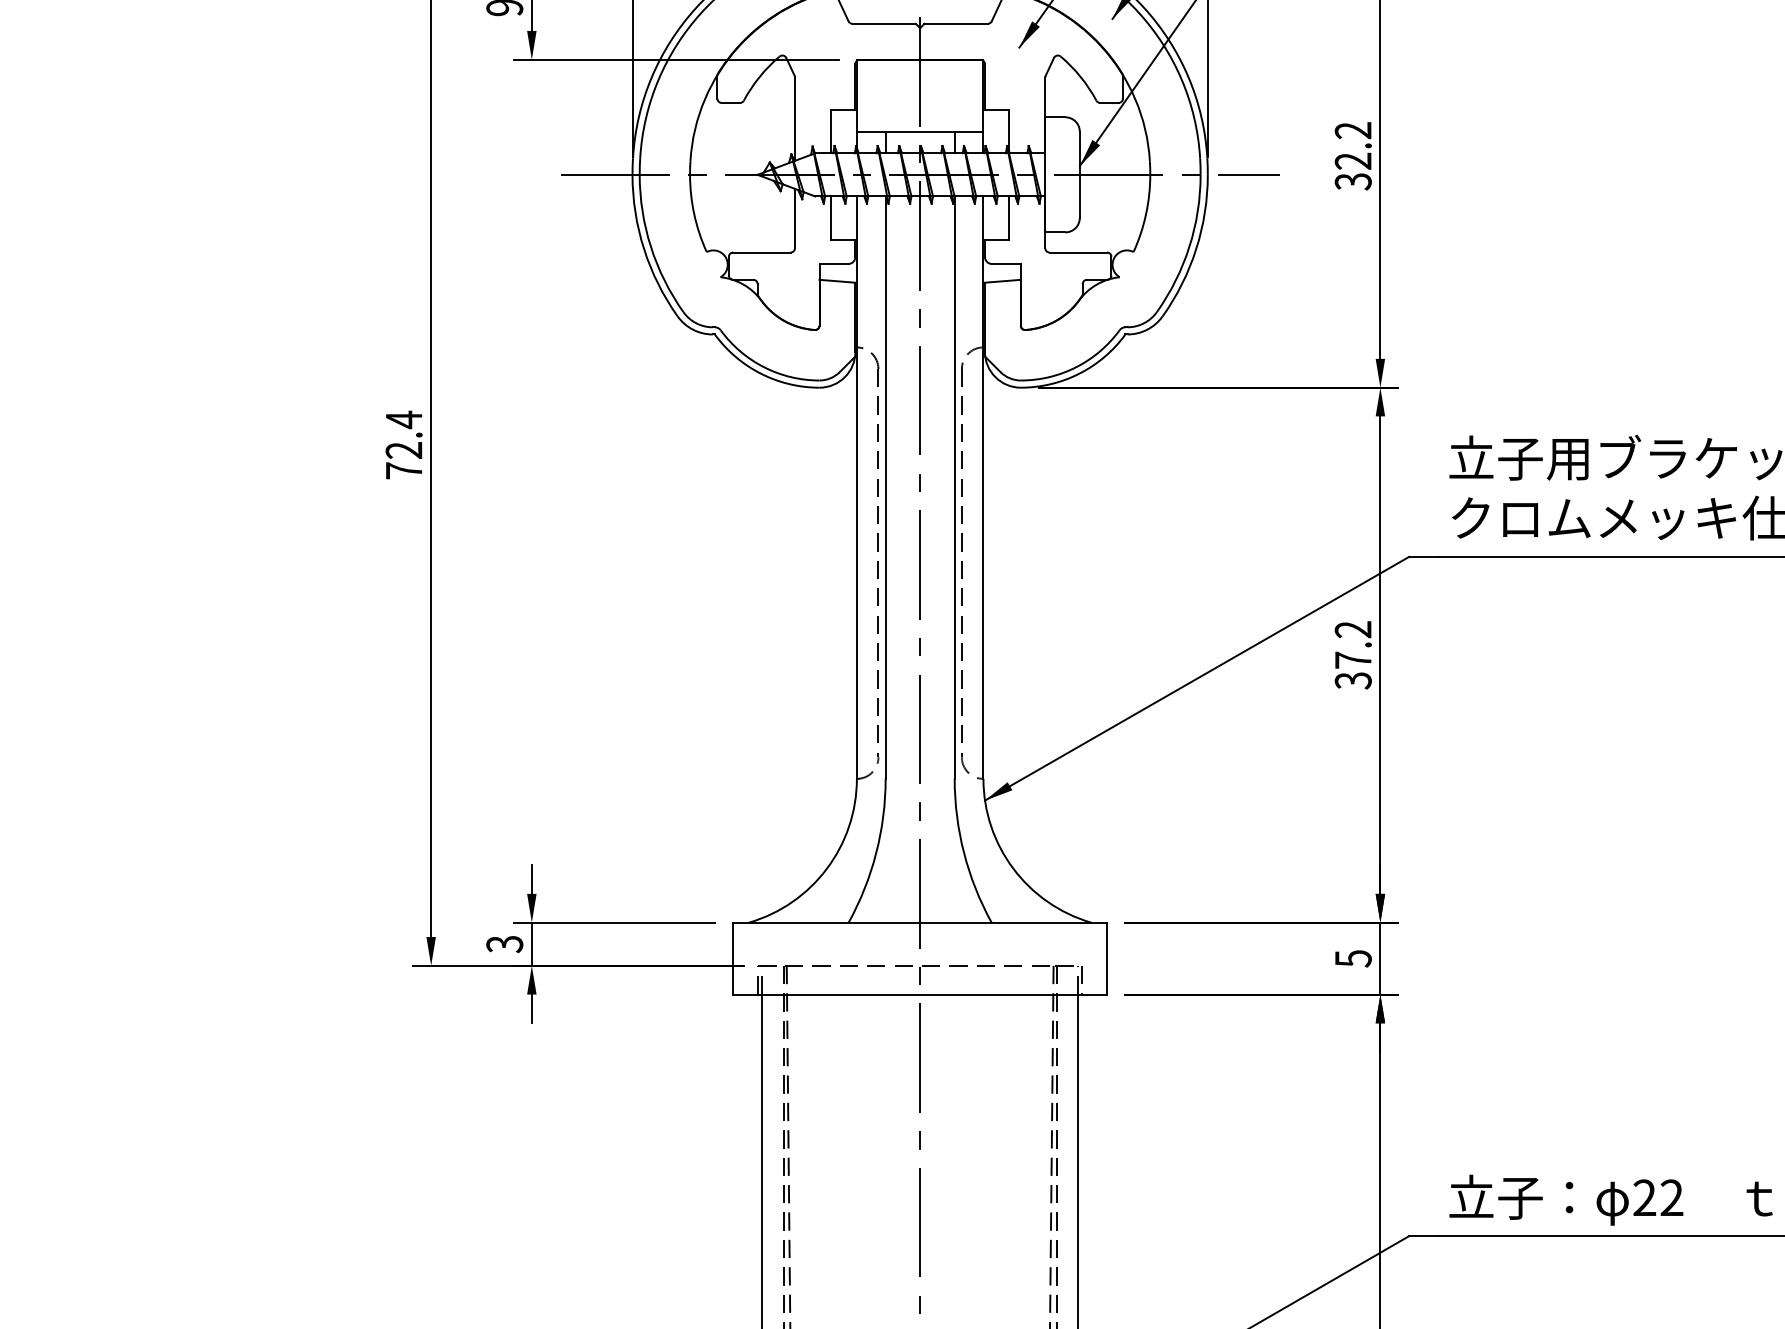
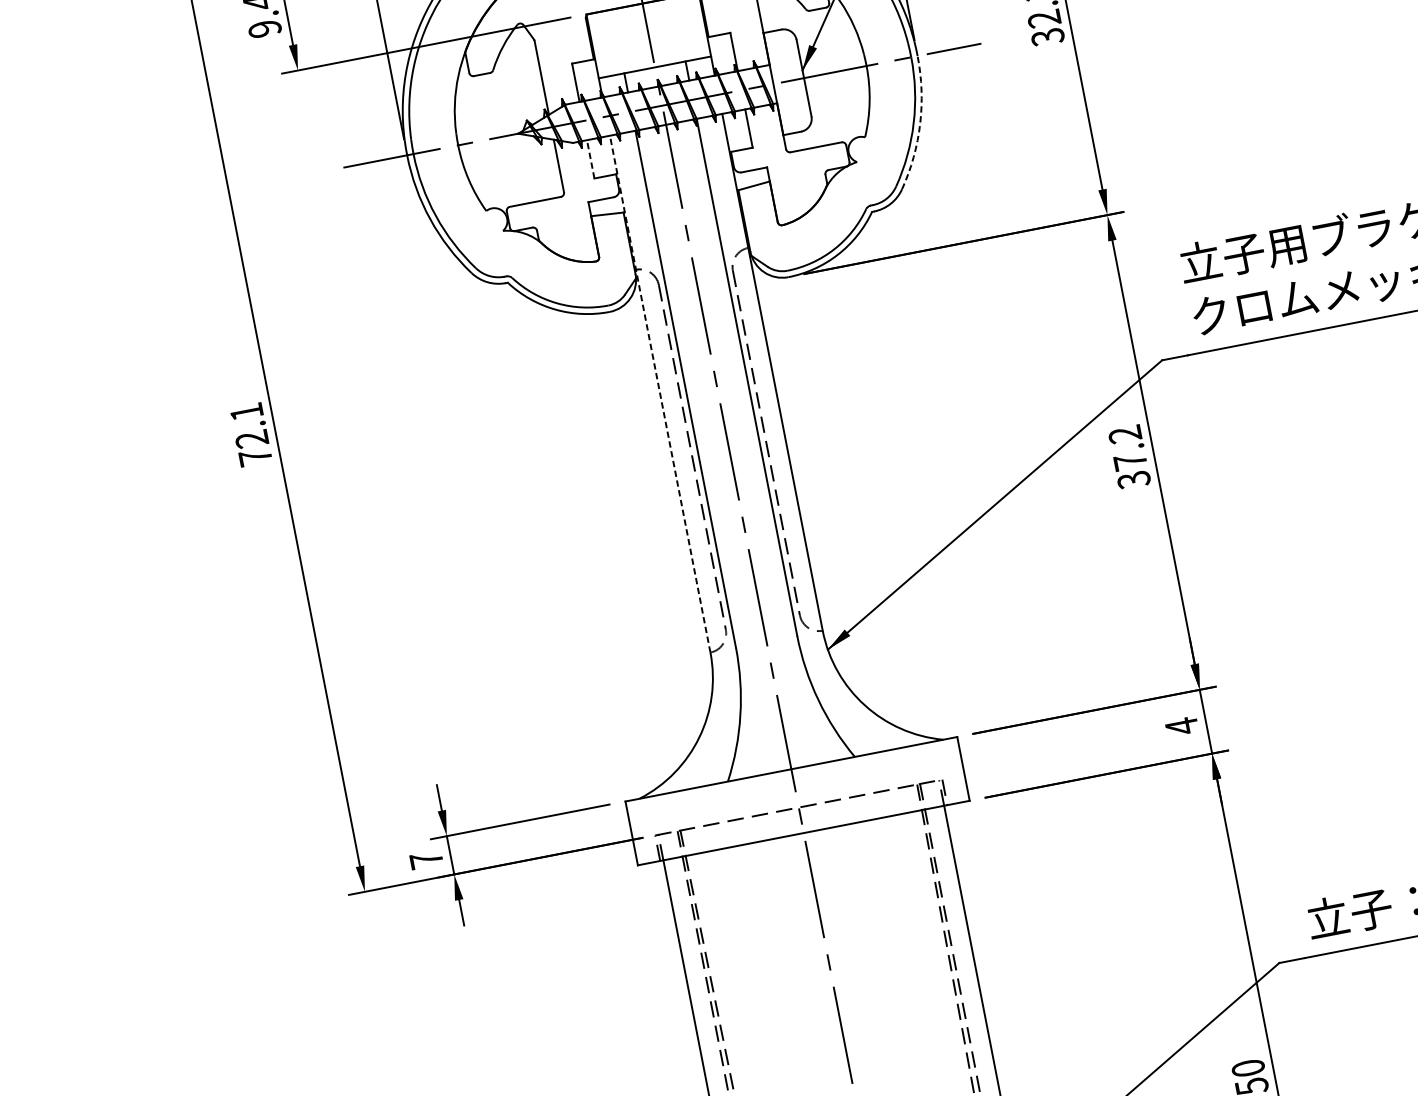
line: (831, 218) -> (591, 159), solid -> dashed
arc: (1196, 249) -> (920, 124), solid -> dashed
text: (404, 419) -> (247, 411), 72.4 -> 72.1
line: (856, 487) -> (659, 394), solid -> dashed
text: (504, 944) -> (426, 860), 3 -> 7
text: (1353, 958) -> (1182, 726), 5 -> 4

